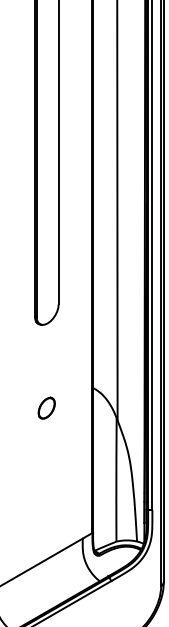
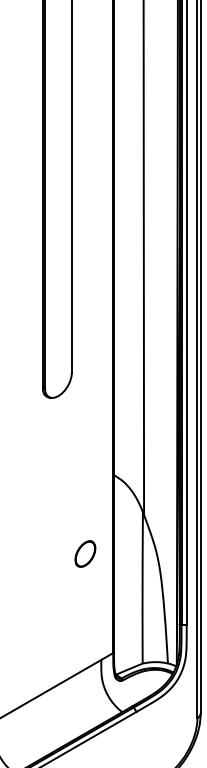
part: (46, 407) -> (85, 553), moved

